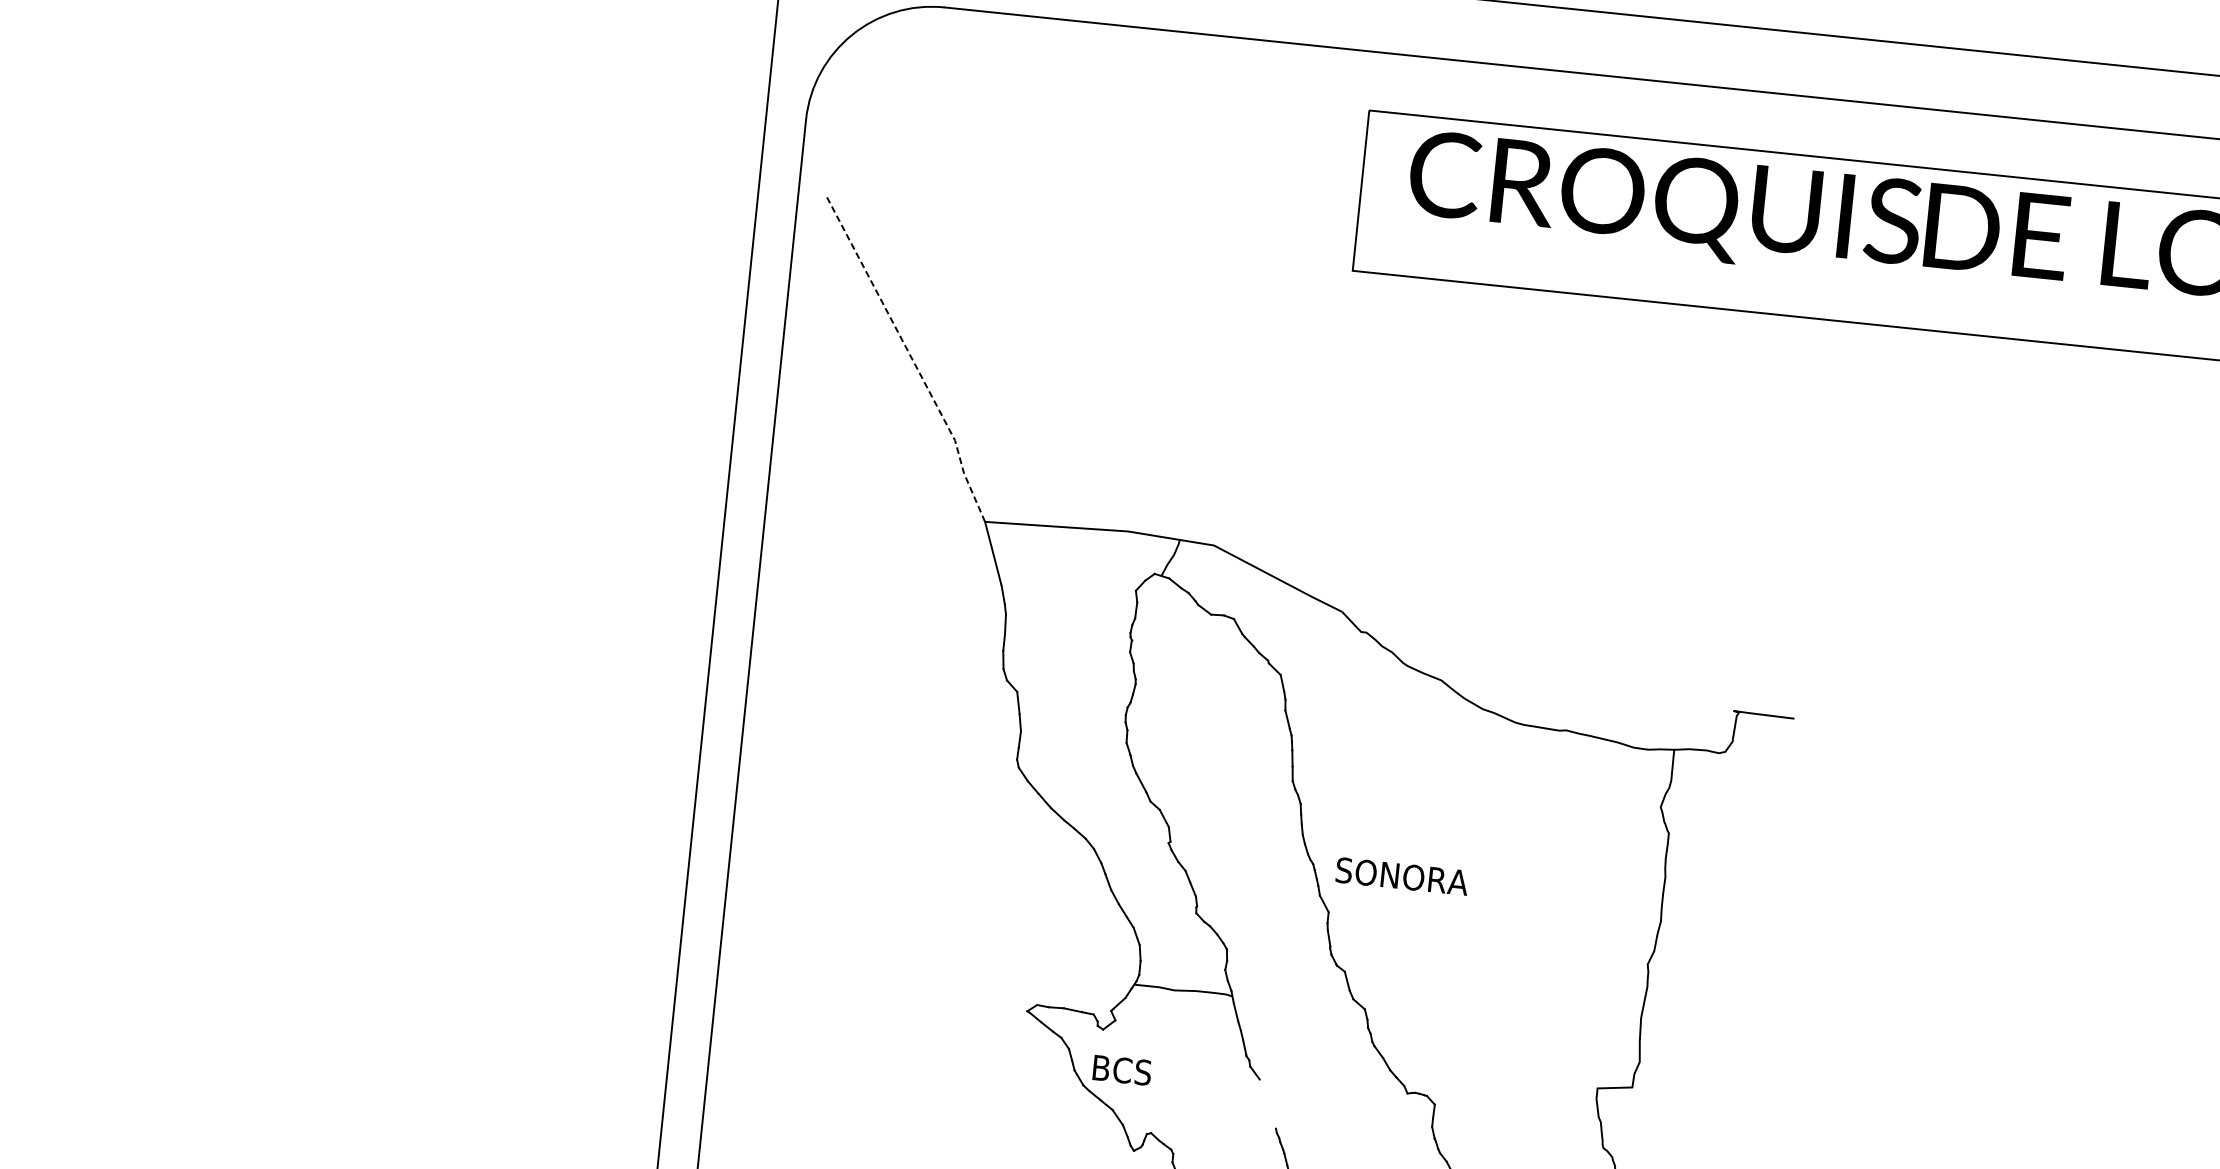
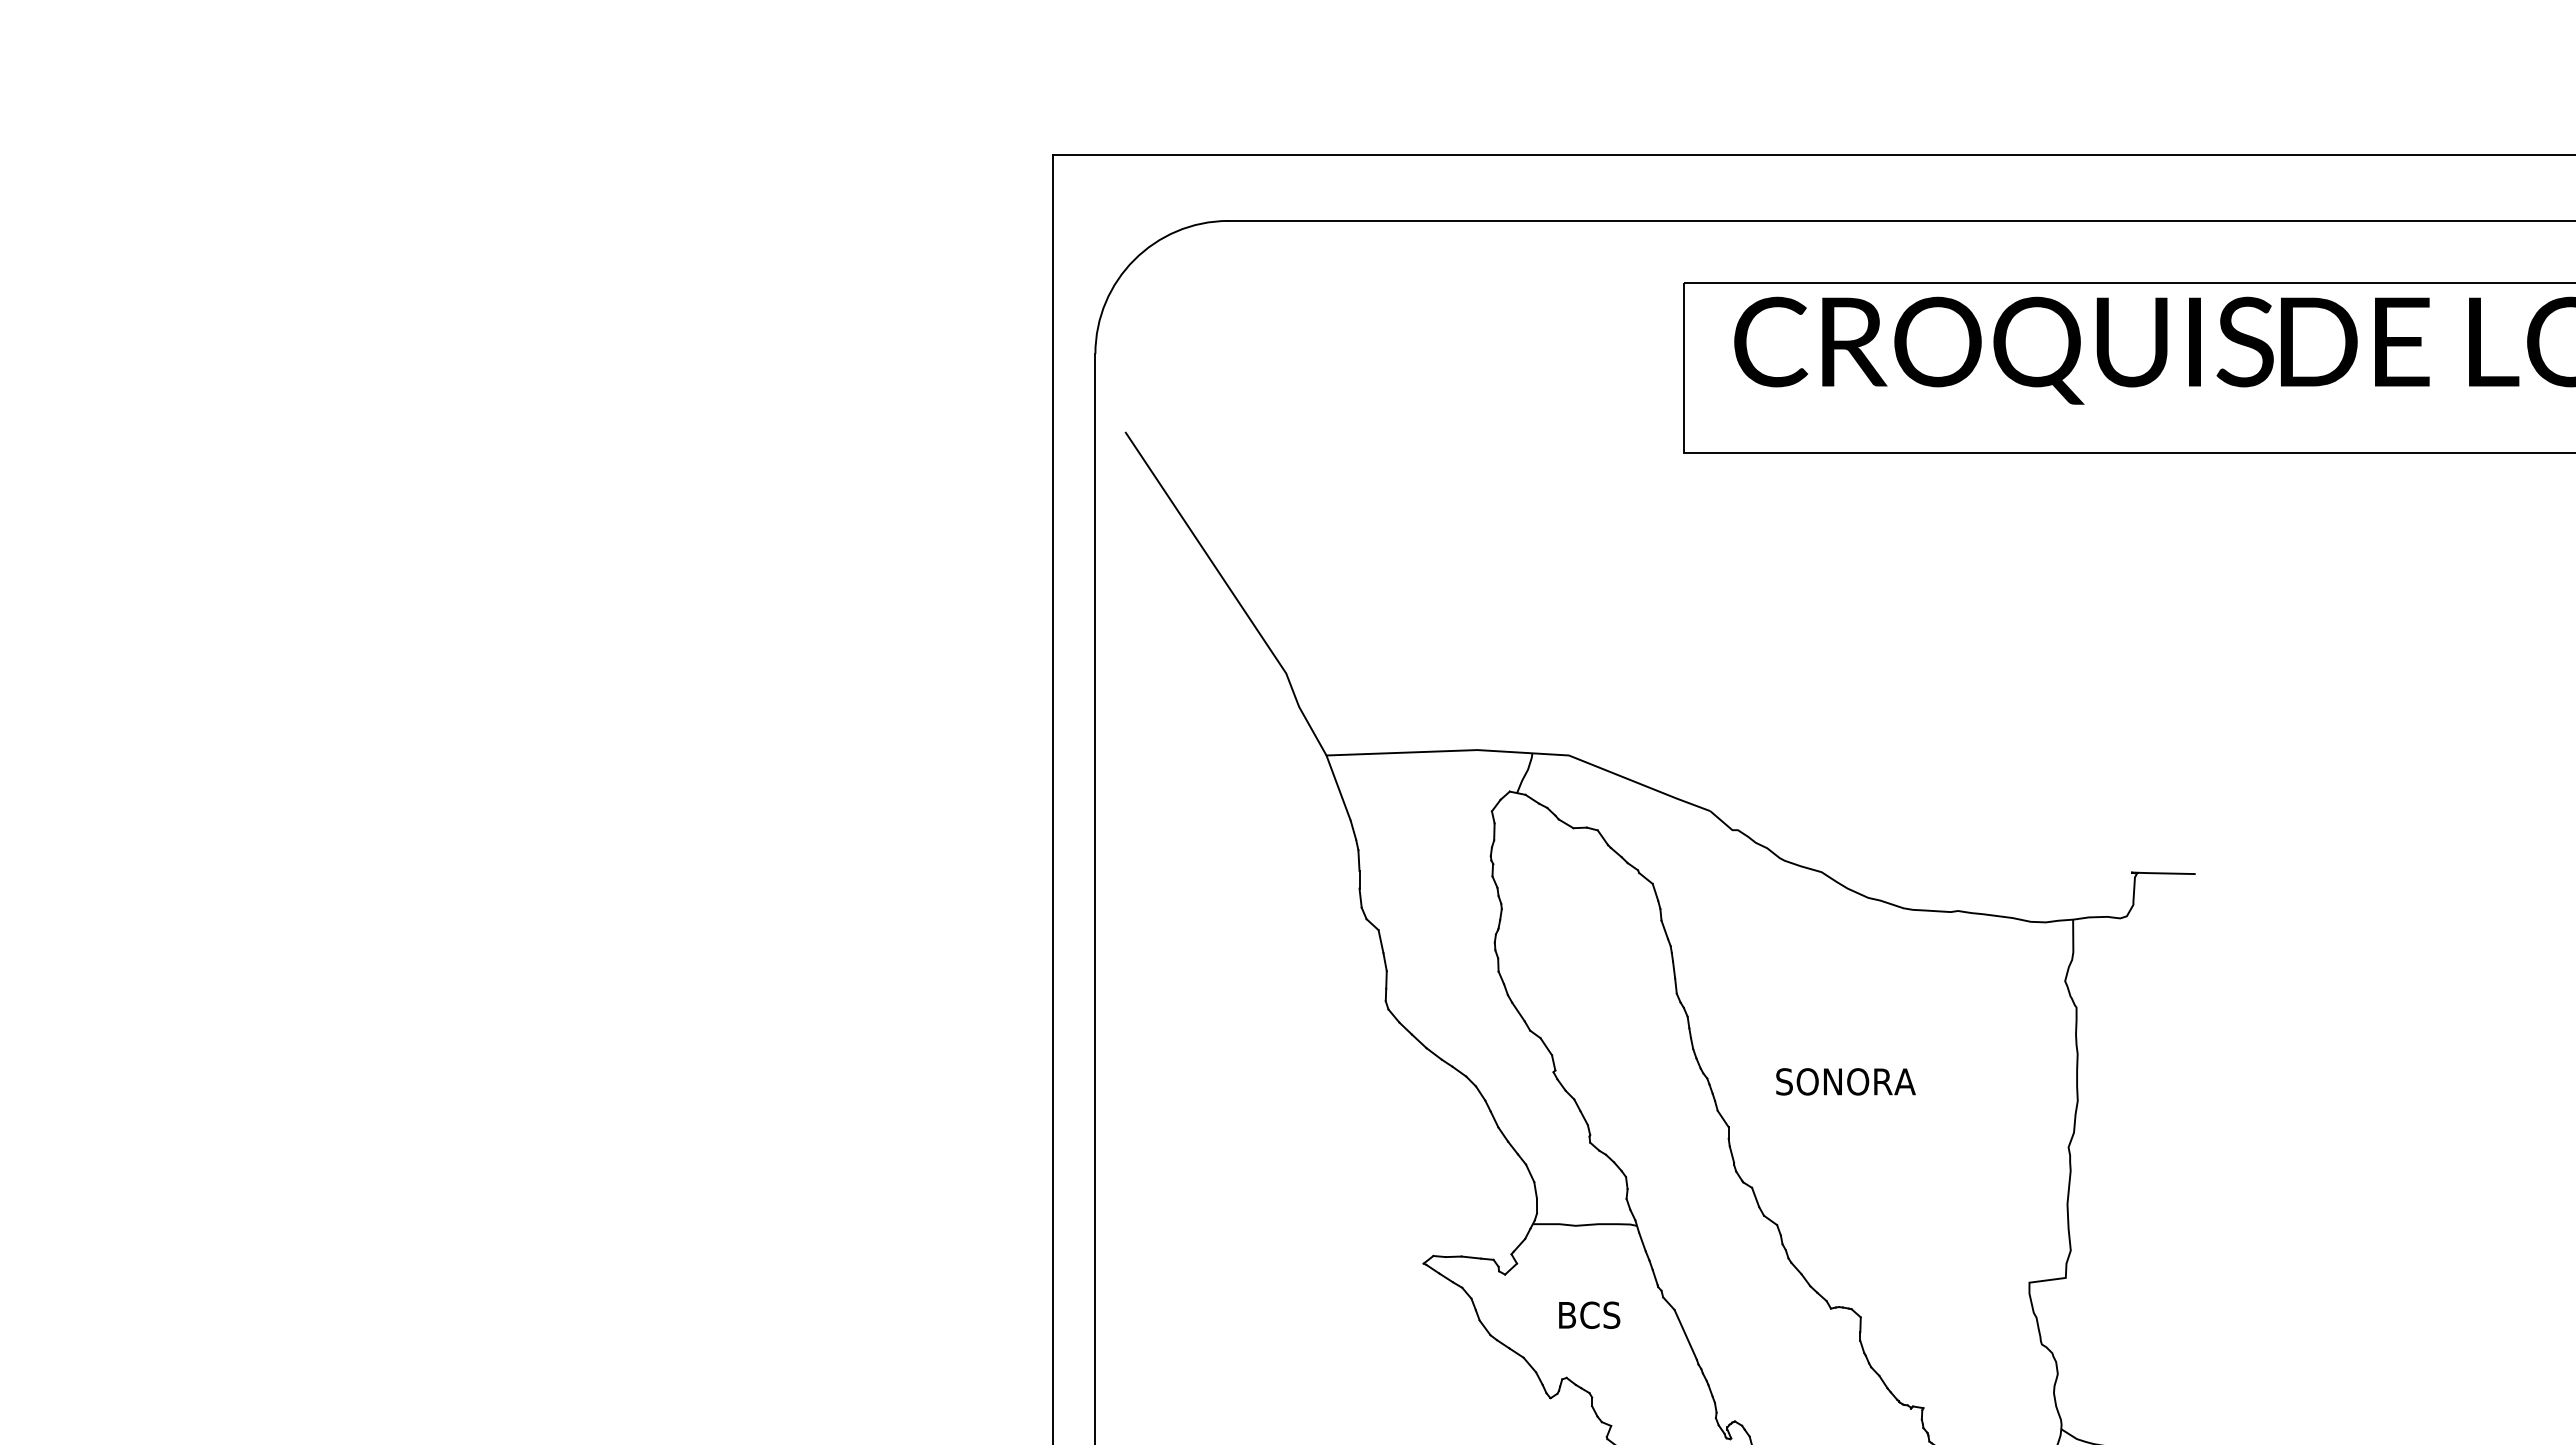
line: (911, 357) -> (1231, 591), dashed -> solid
text: (1401, 876) -> (1845, 1081), moved
text: (1122, 1069) -> (1589, 1314), moved
line: (1267, 1103) -> (1685, 1334), added

